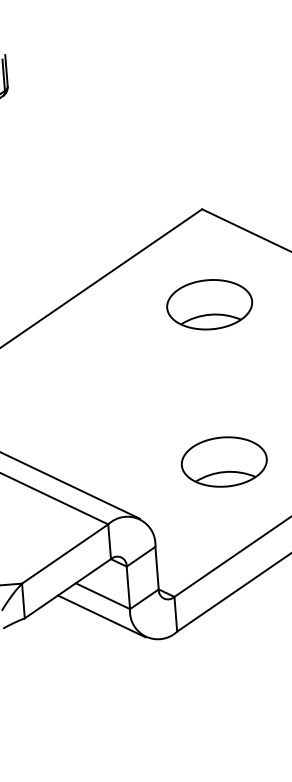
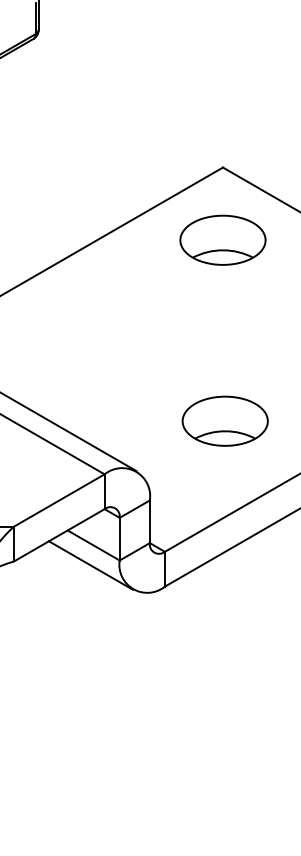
part: (209, 303) -> (222, 239), moved

